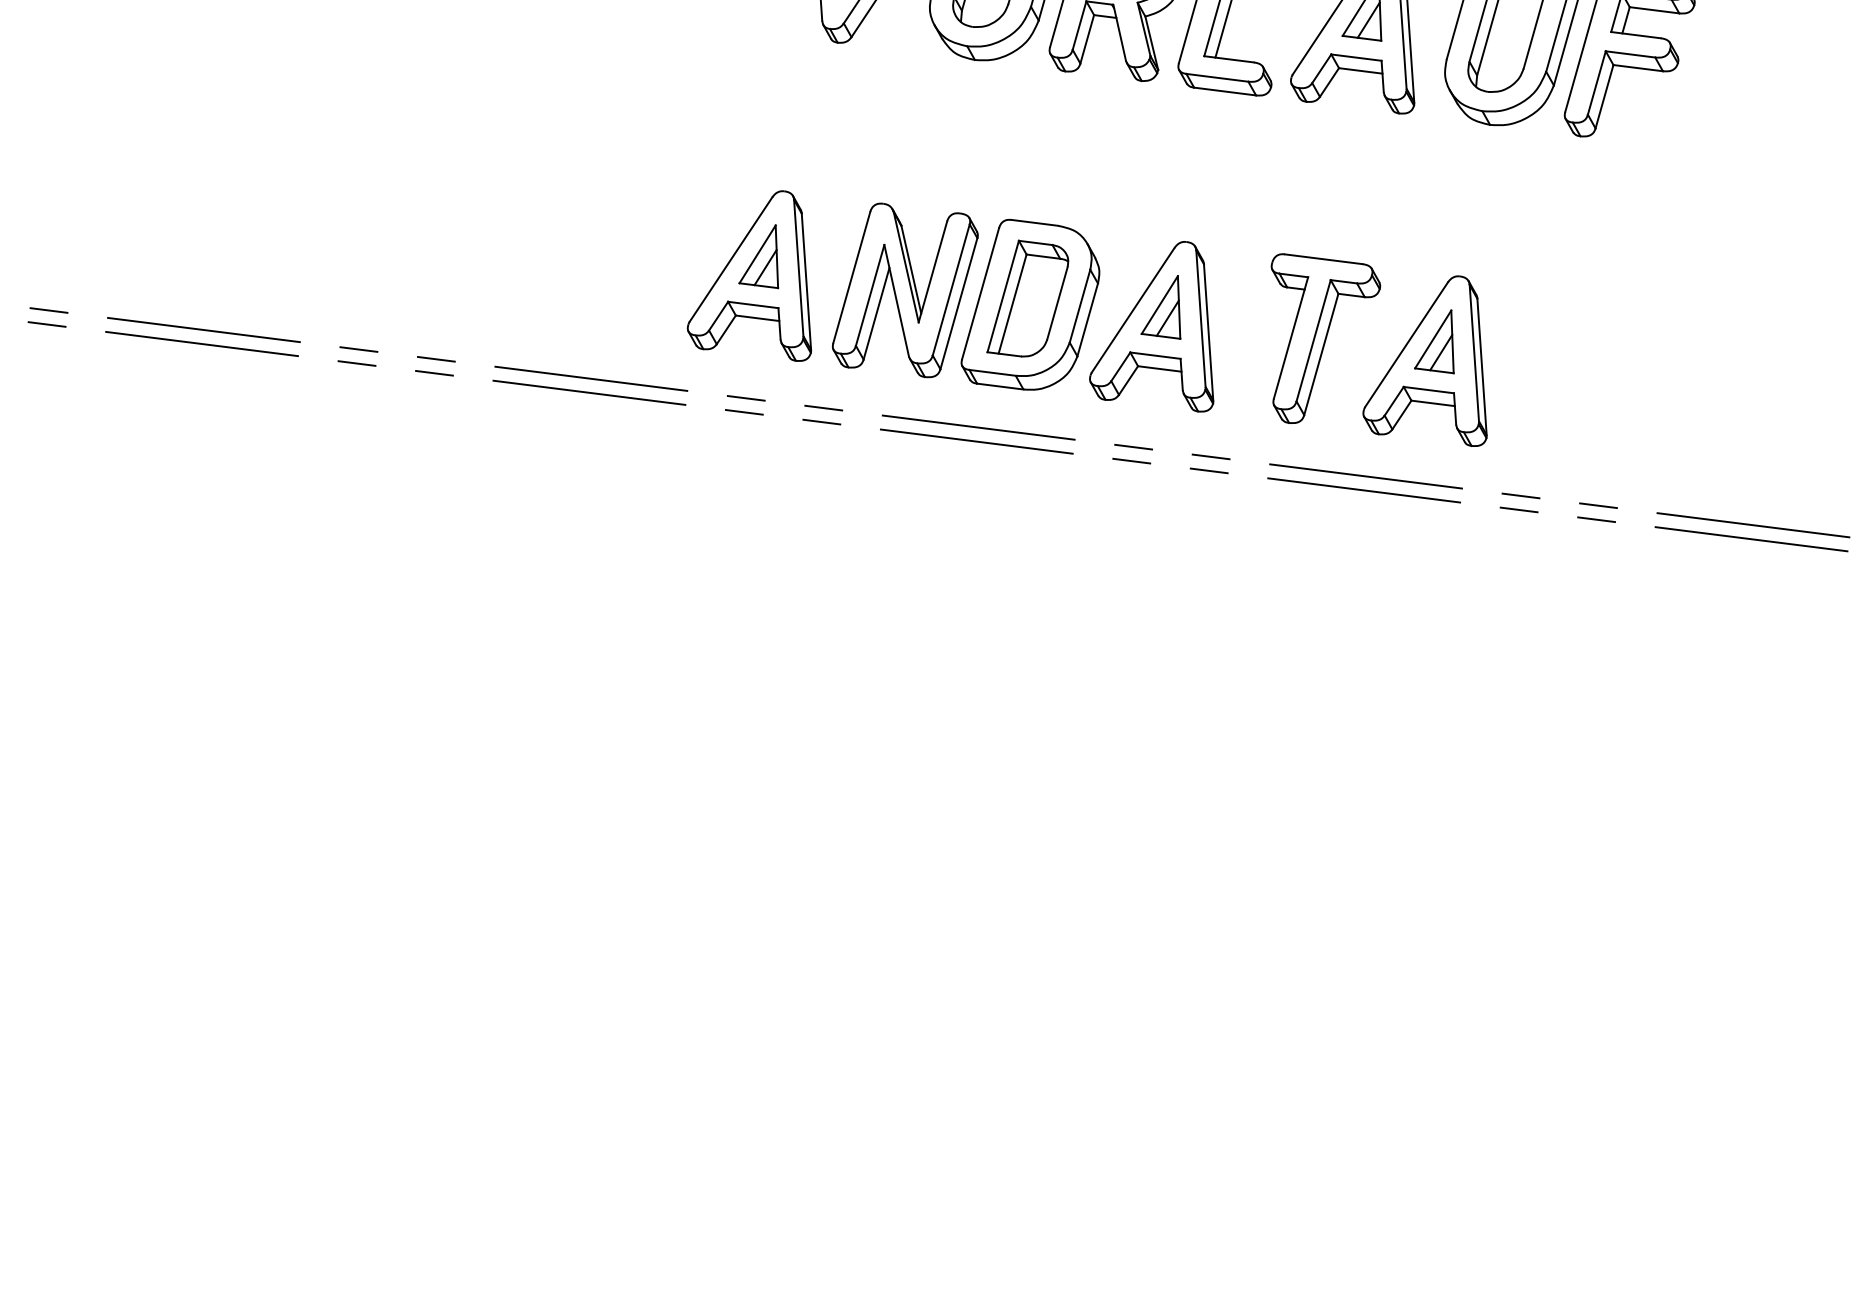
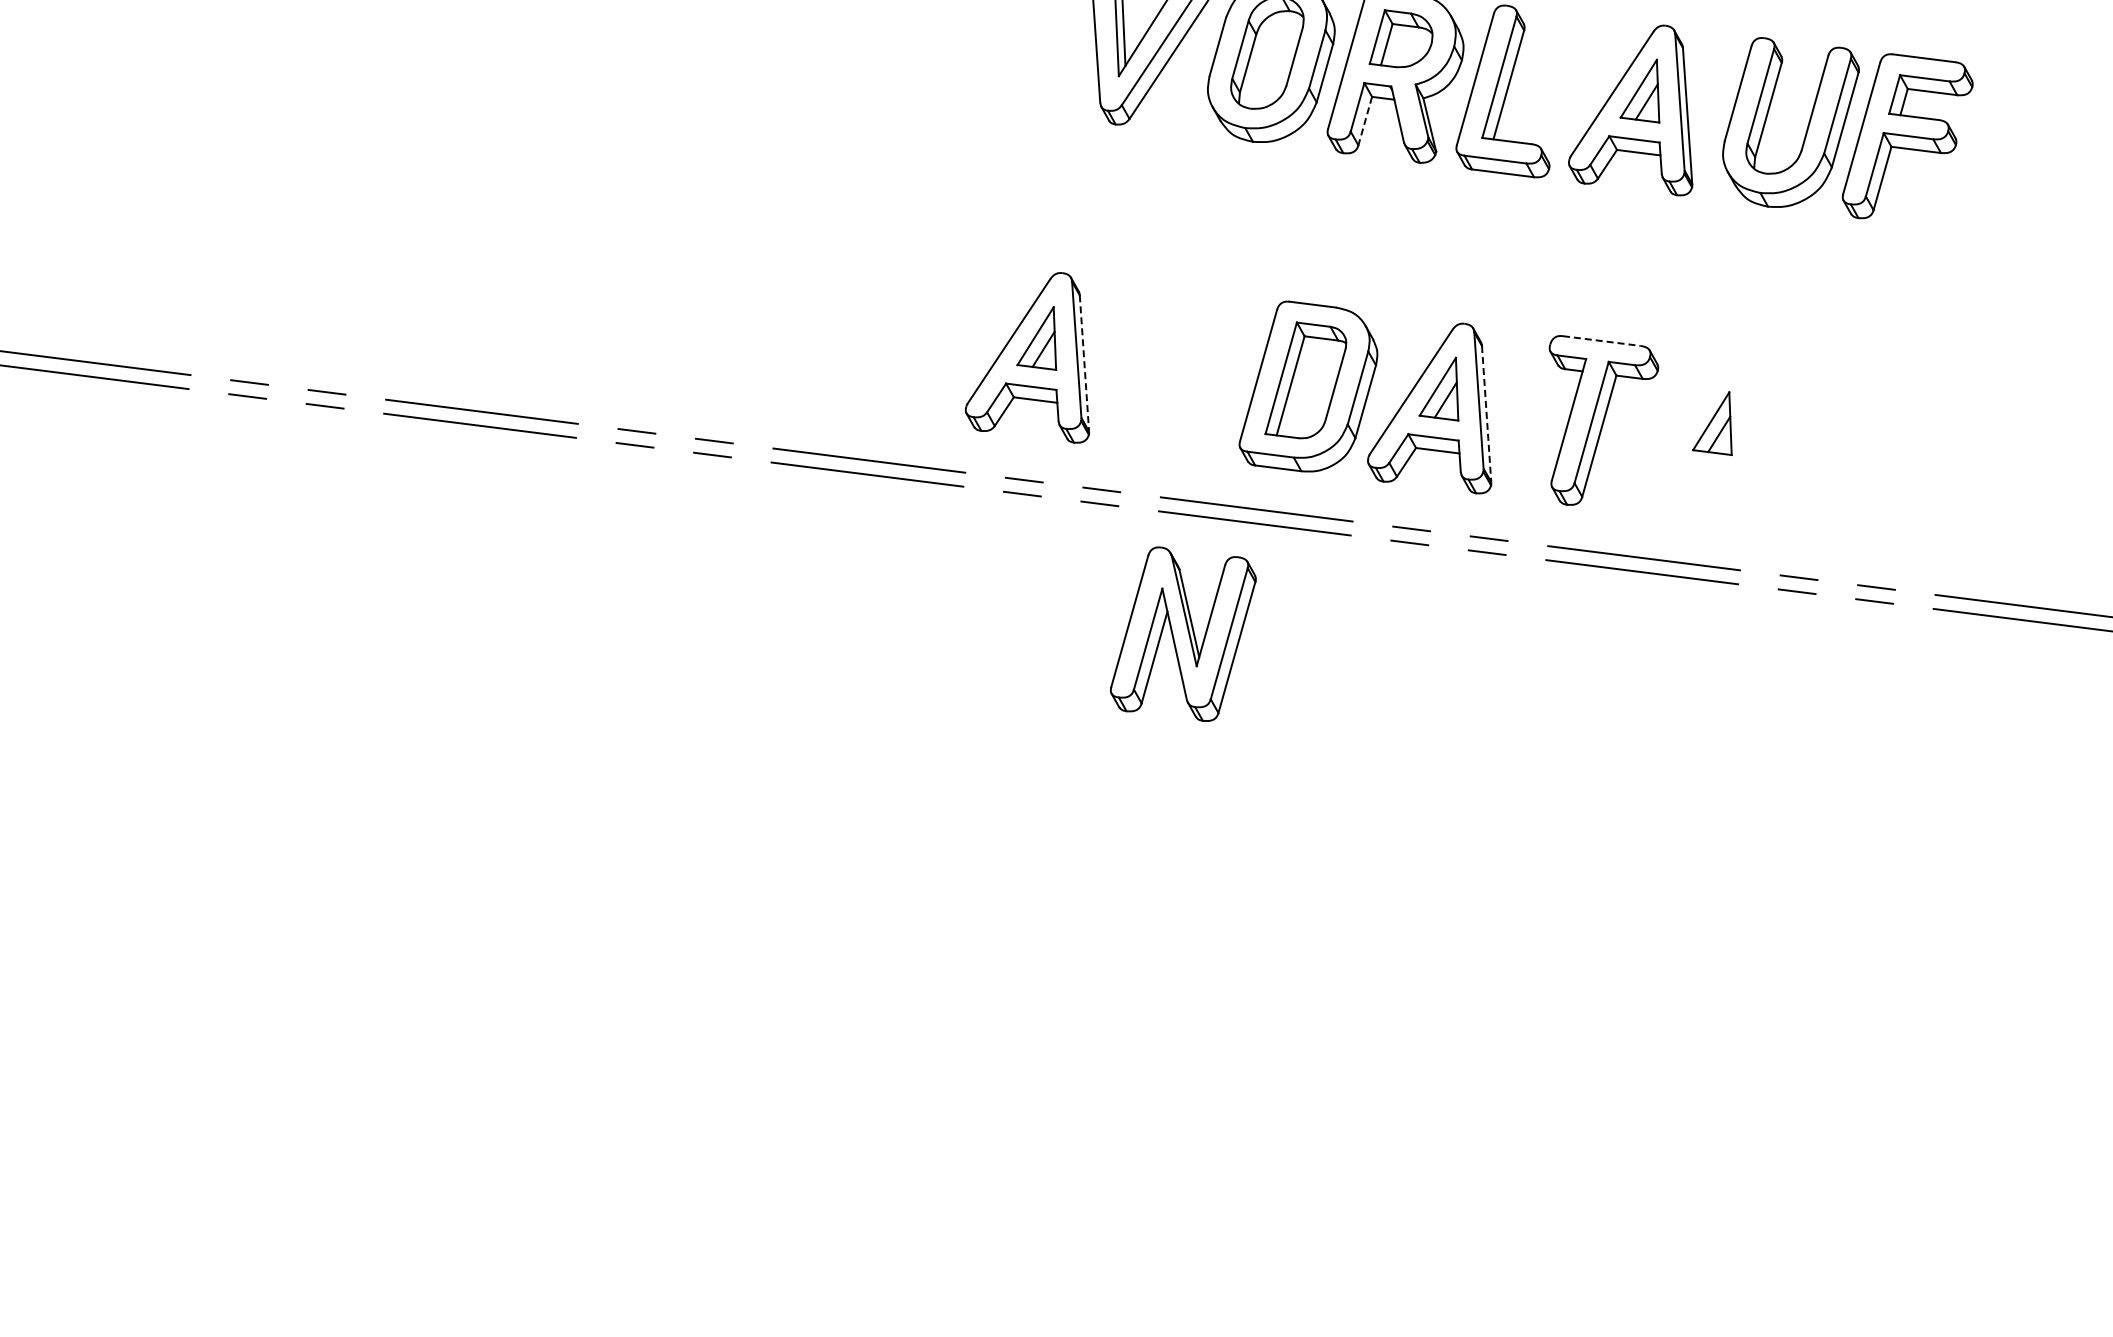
line: (1087, 39) -> (1365, 121), solid -> dashed
line: (1324, 259) -> (1602, 341), solid -> dashed
line: (806, 282) -> (1084, 364), solid -> dashed
part: (904, 289) -> (1182, 633), moved
line: (1208, 332) -> (1486, 414), solid -> dashed
part: (1424, 360) -> (1702, 442), removed

